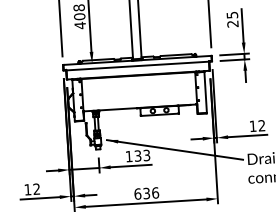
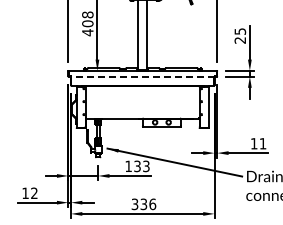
line: (137, 66) -> (142, 76), solid -> dashed
text: (261, 125) -> (262, 143), 12 -> 11
text: (137, 194) -> (134, 204), 636 -> 336

